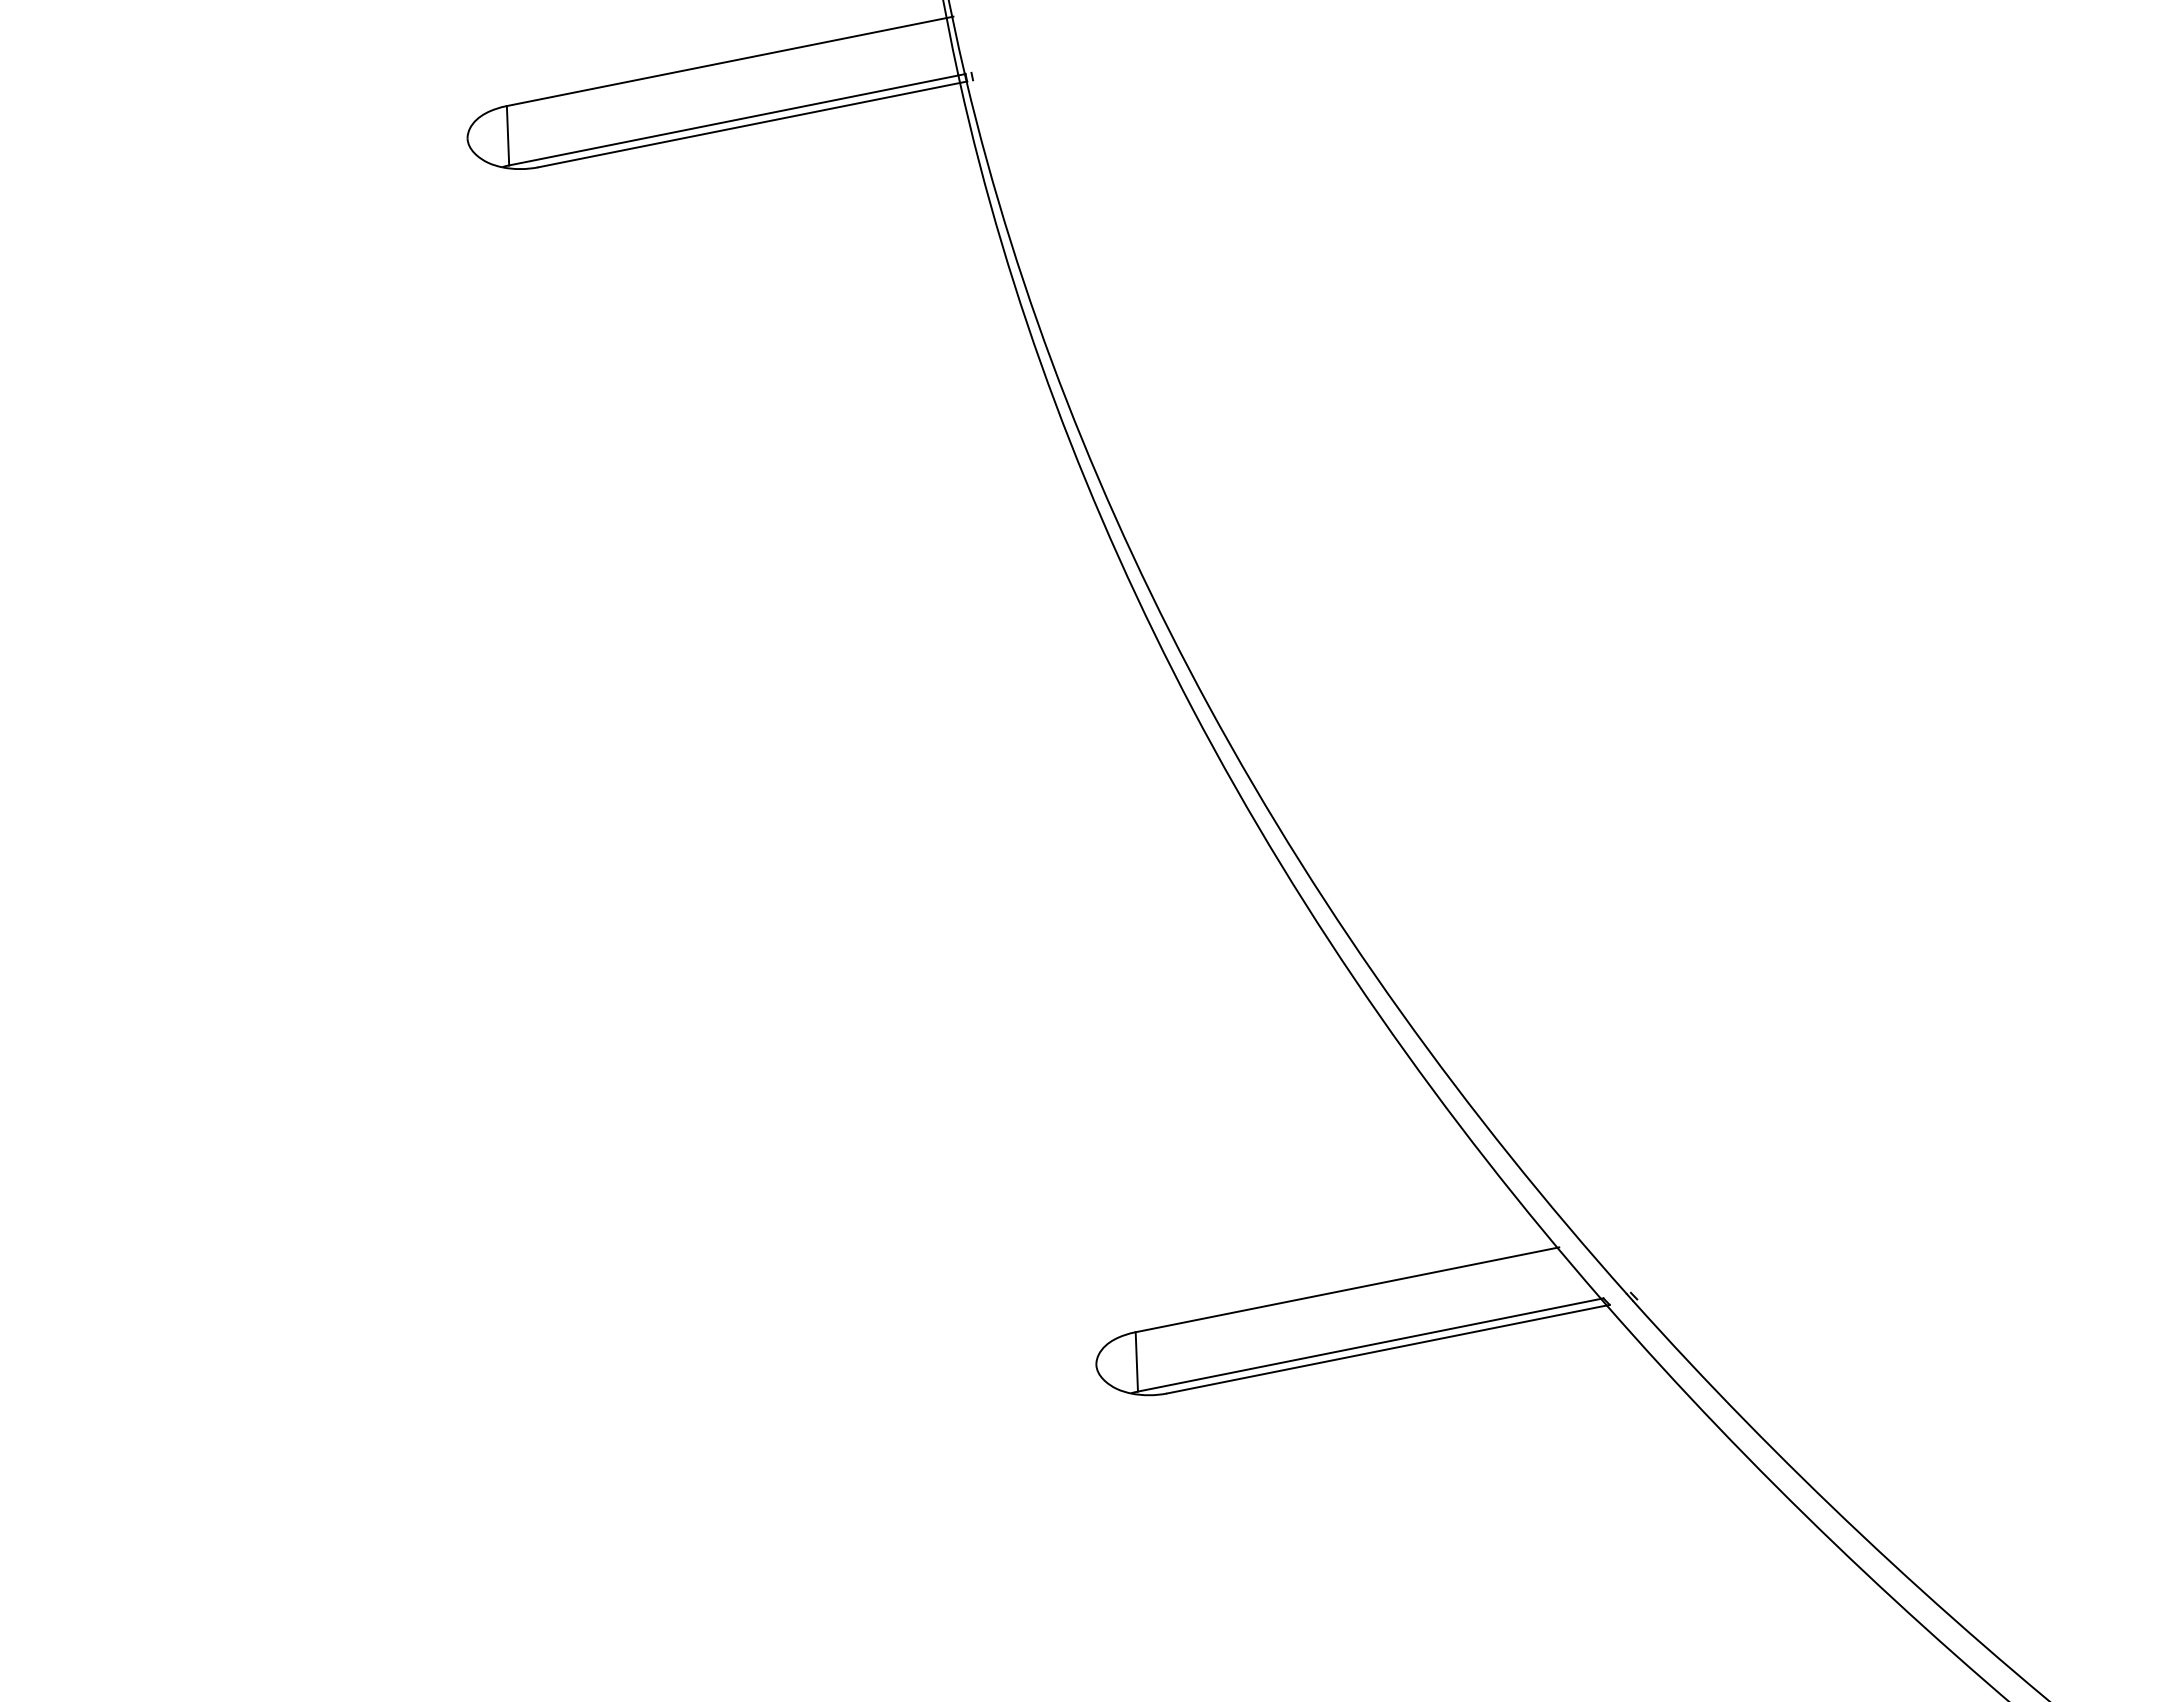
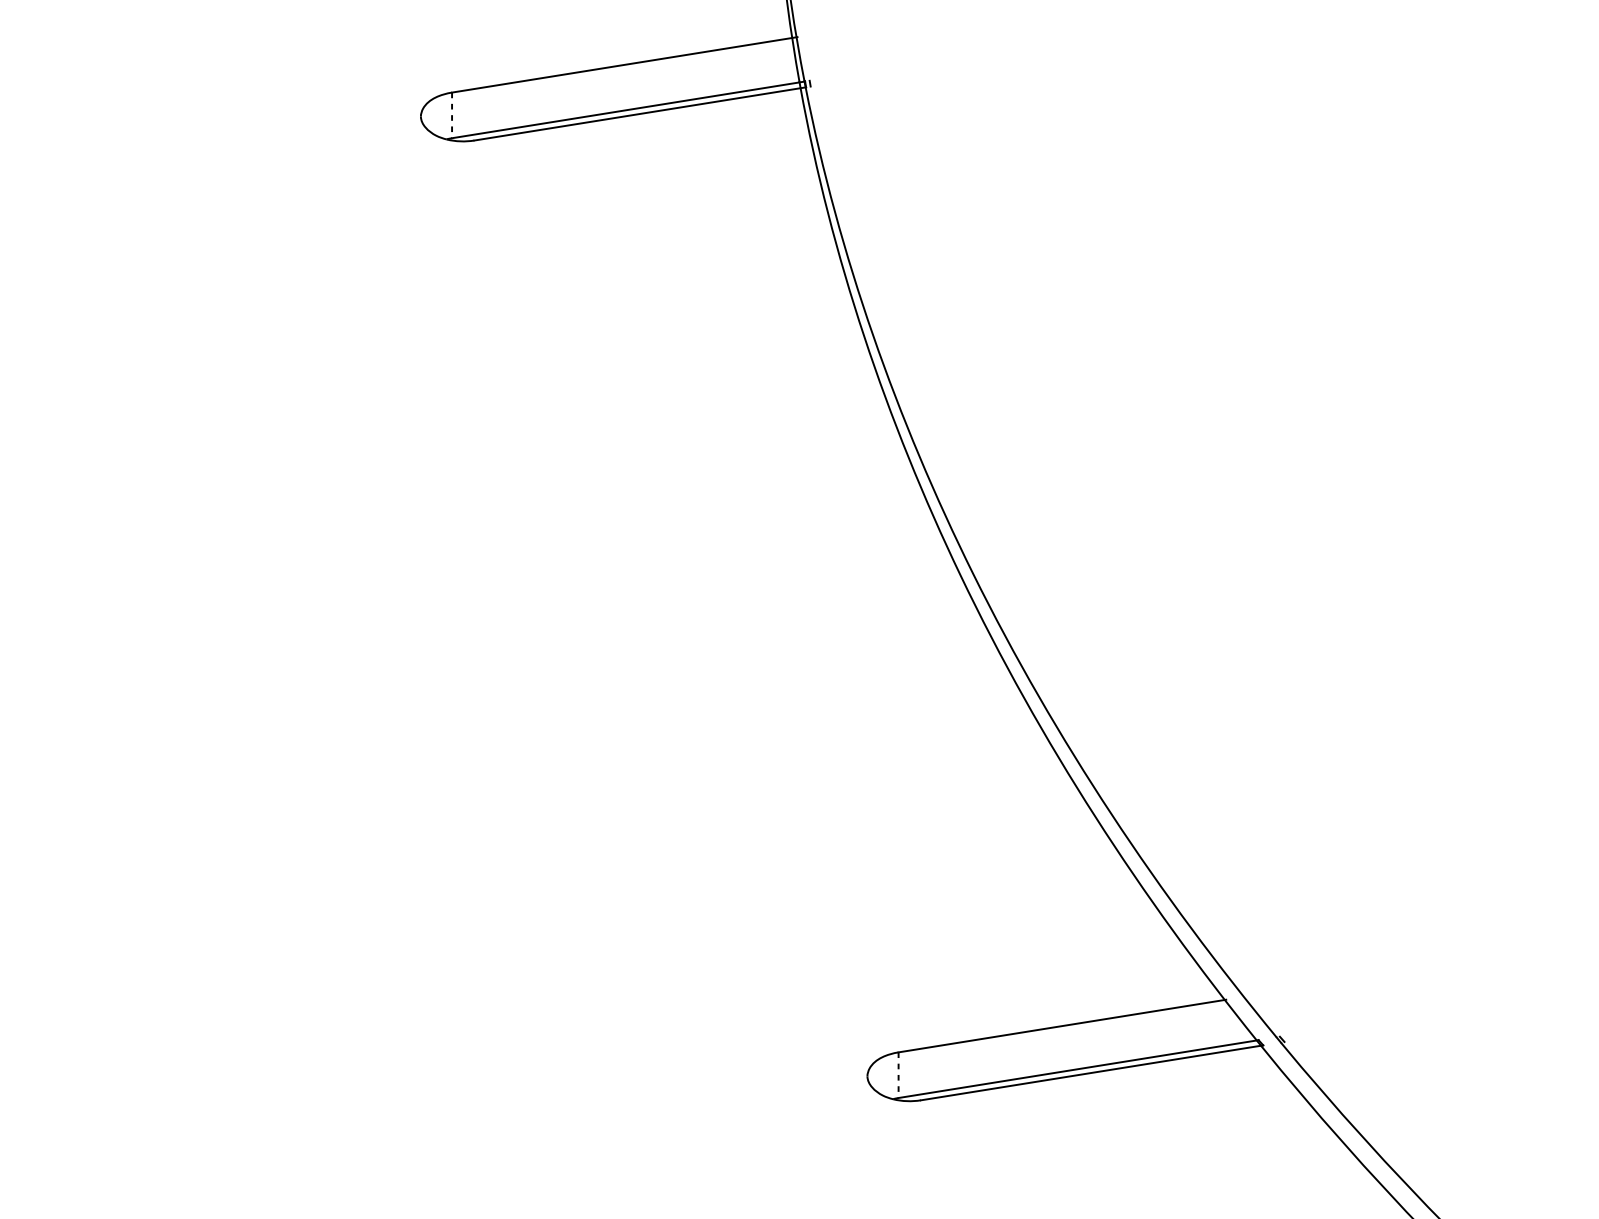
line: (508, 135) -> (452, 115), solid -> dashed
line: (1136, 1361) -> (898, 1074), solid -> dashed

